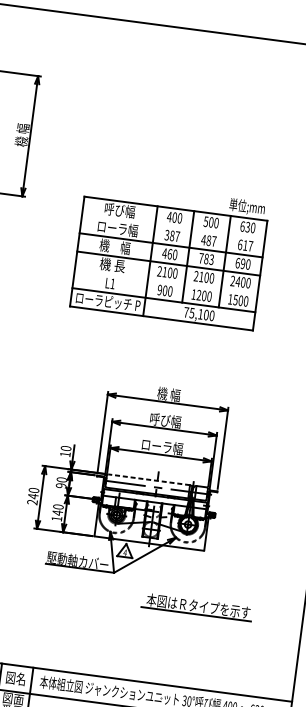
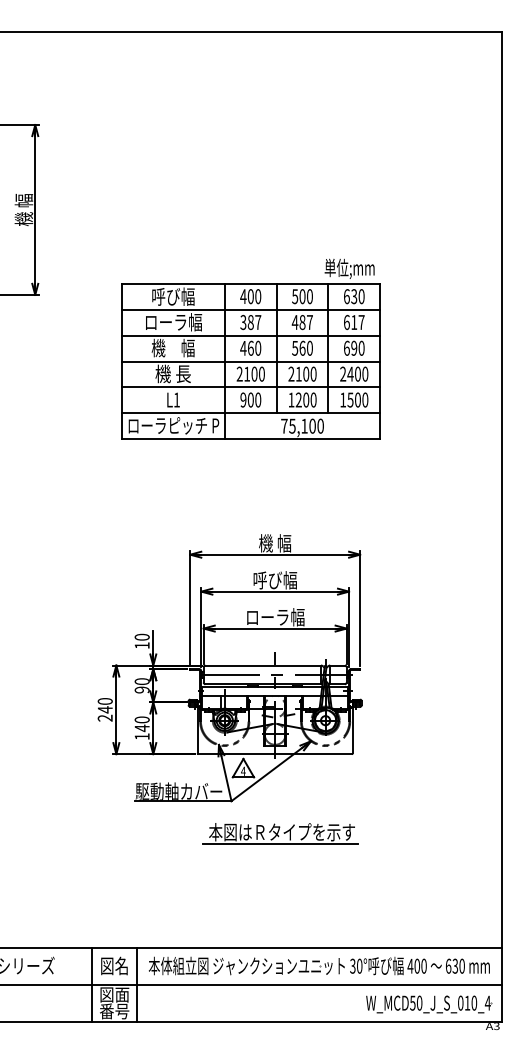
line: (173, 226) -> (250, 309), added
text: (206, 258) -> (302, 347), 783 -> 560
line: (166, 281) -> (250, 387), added
line: (149, 479) -> (263, 665), dashed -> solid
part: (197, 607) -> (280, 833), moved

